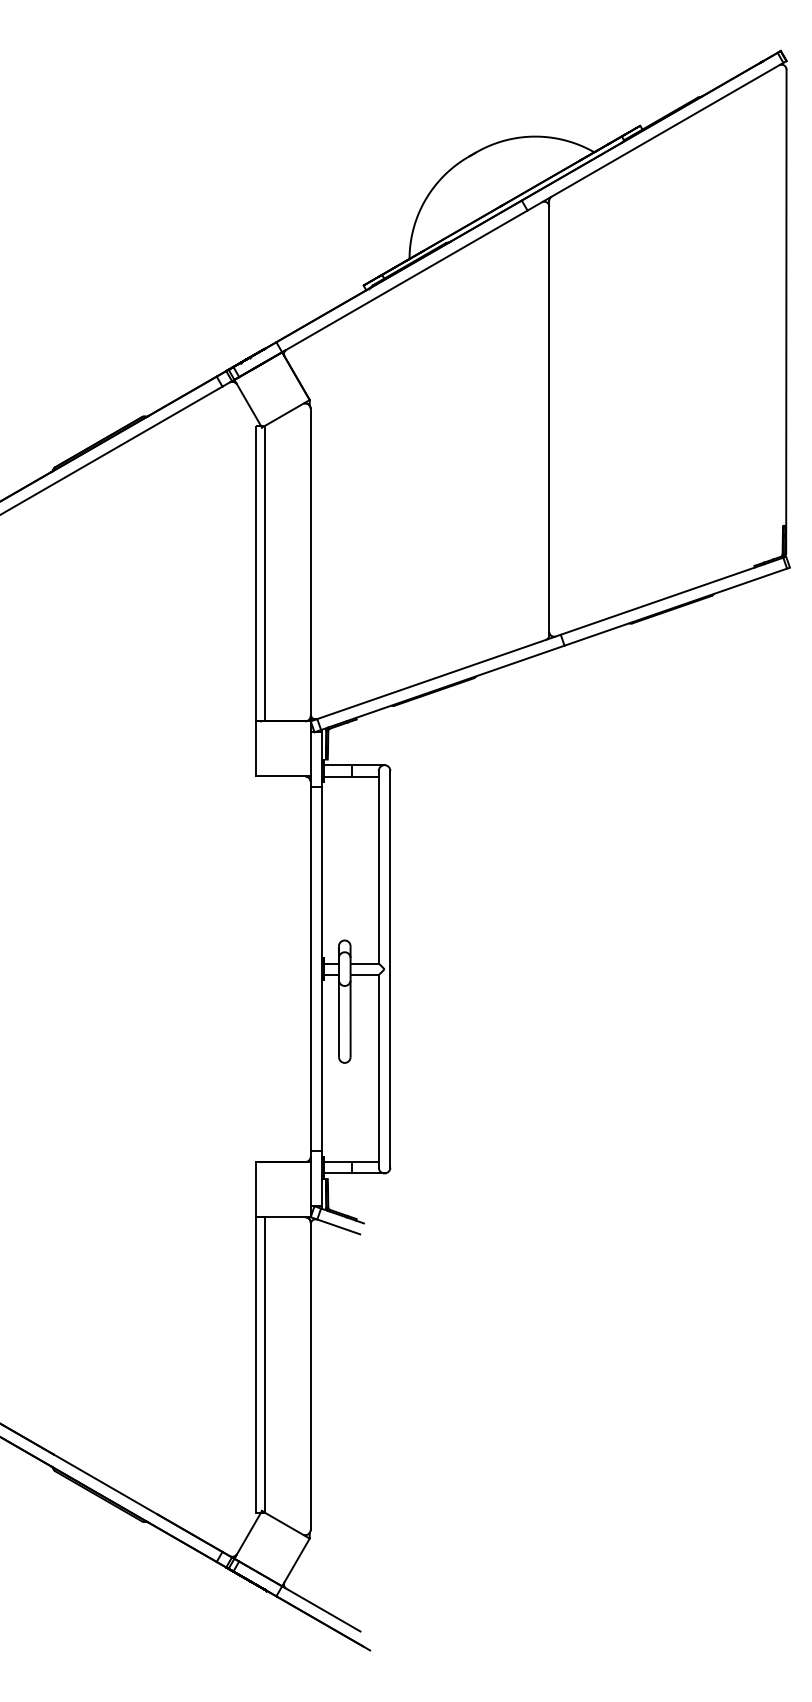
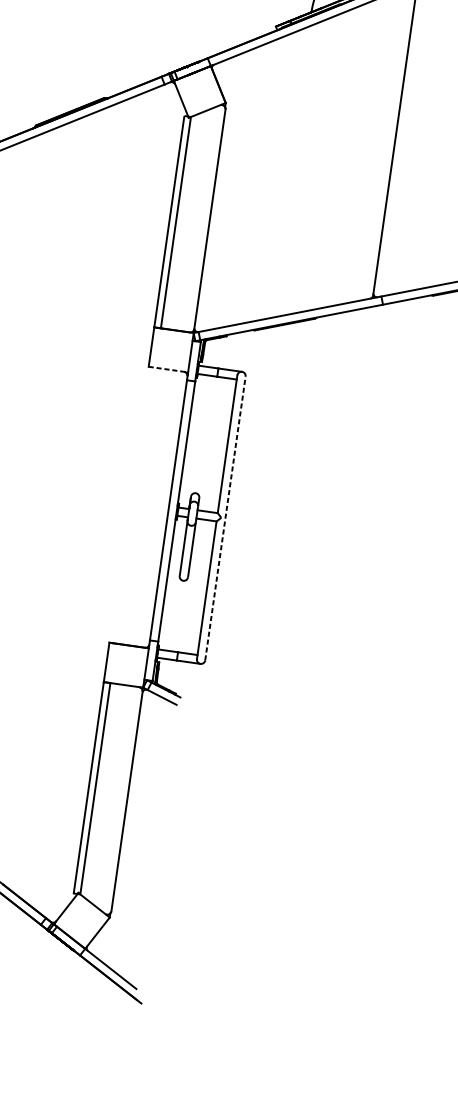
line: (283, 776) -> (168, 369), solid -> dashed
line: (390, 968) -> (225, 517), solid -> dashed

